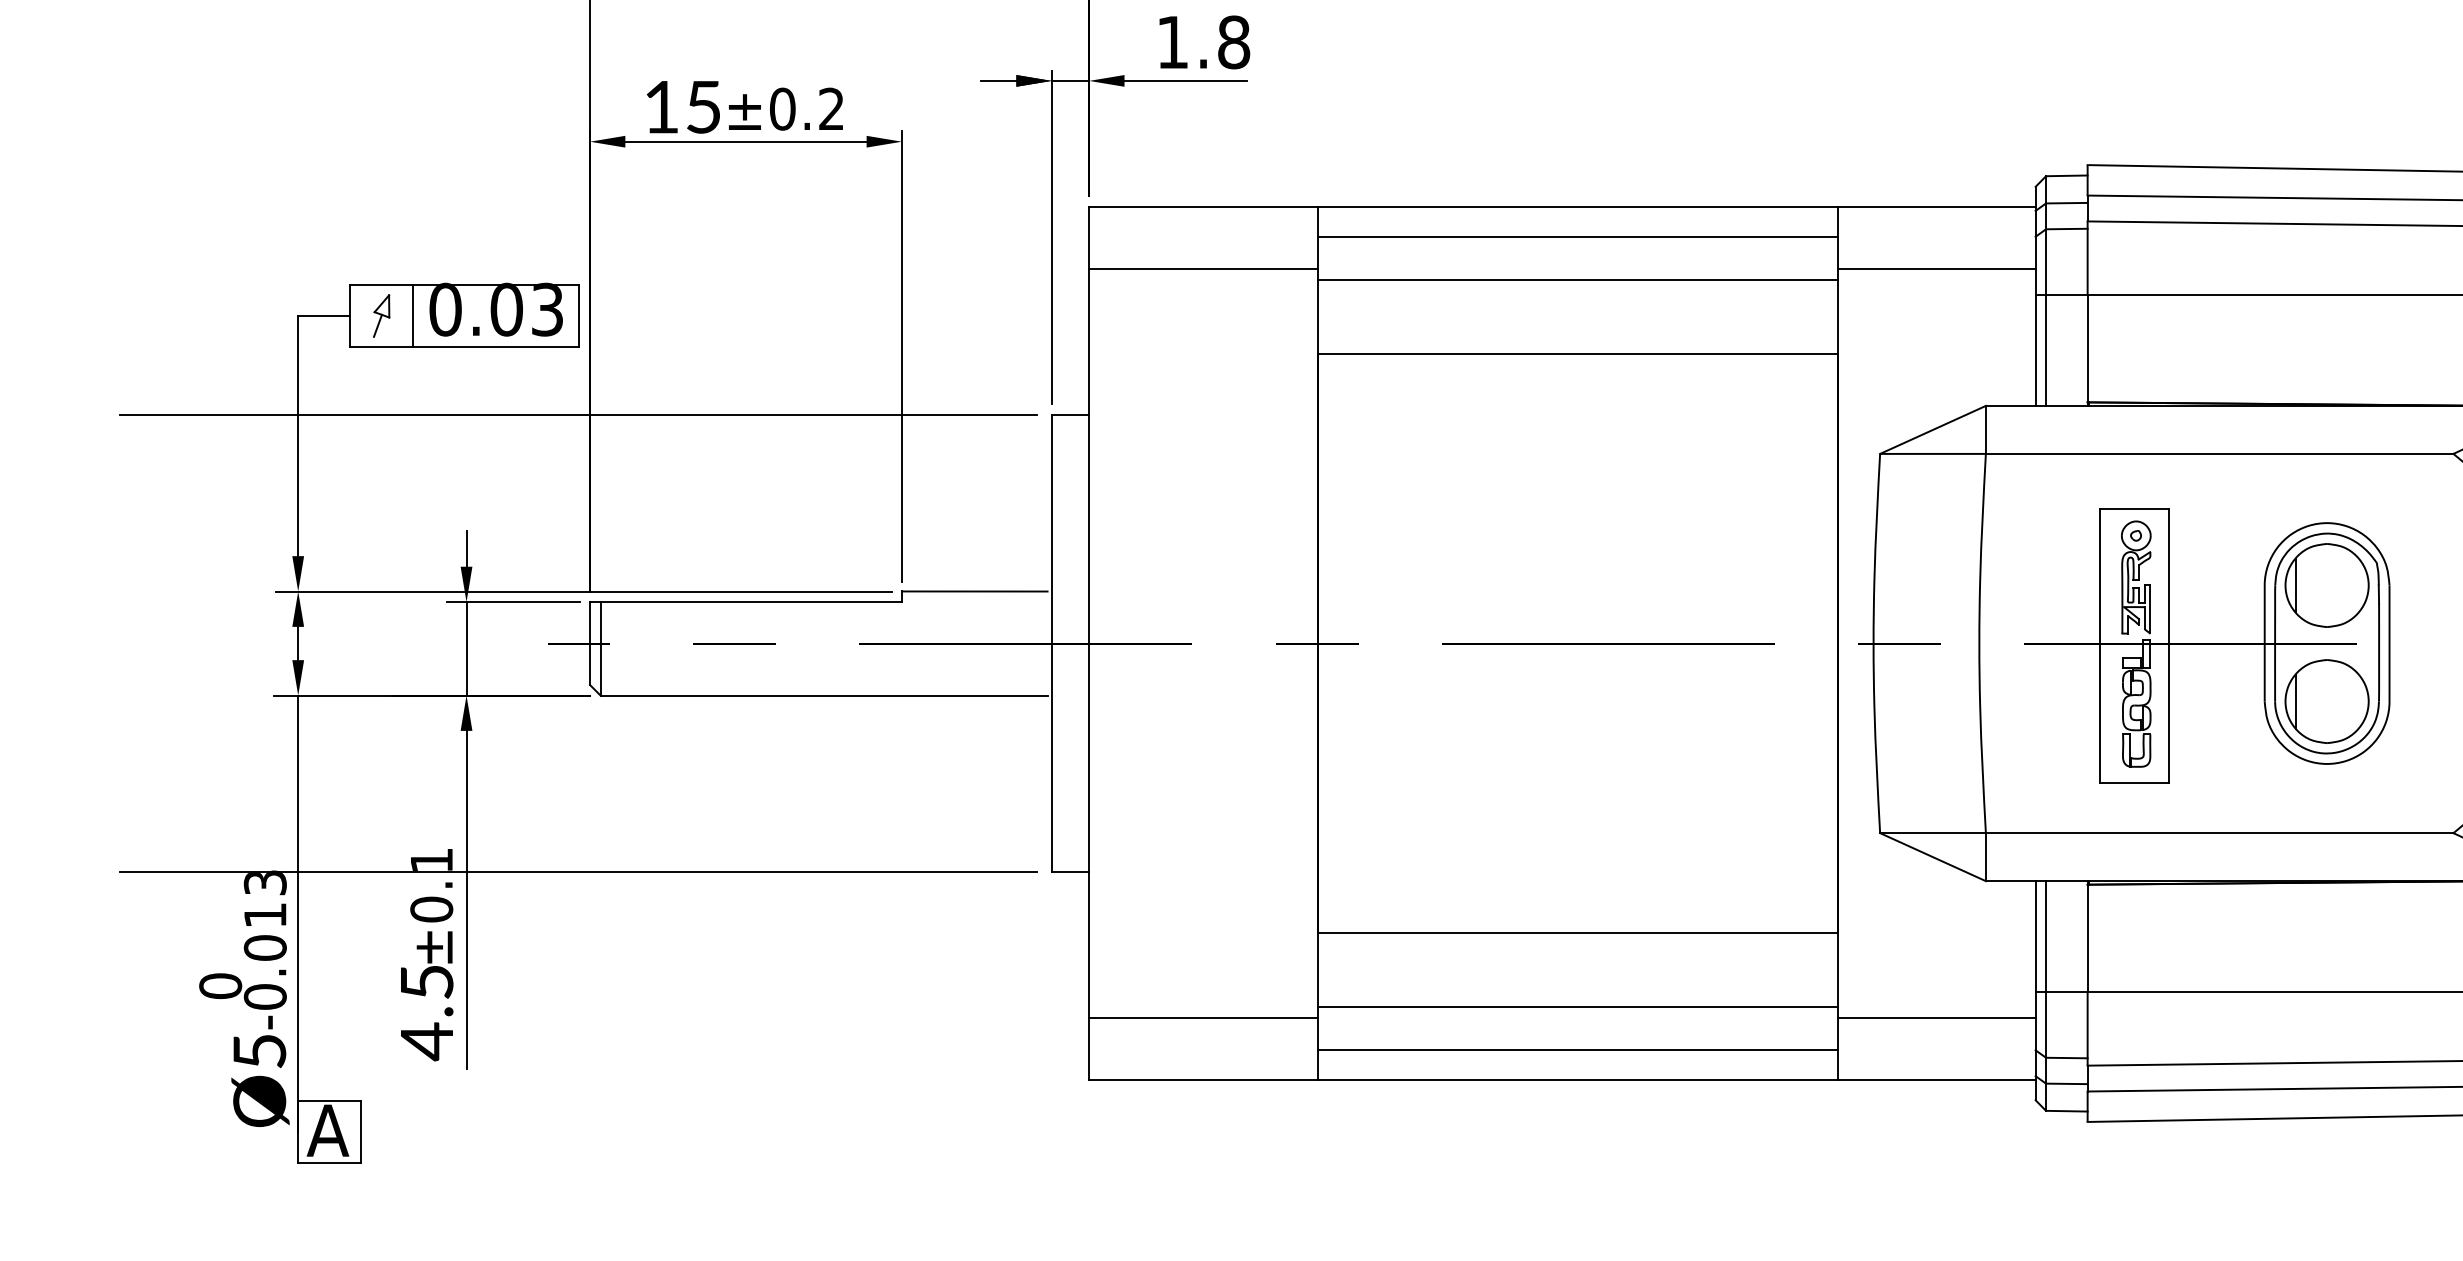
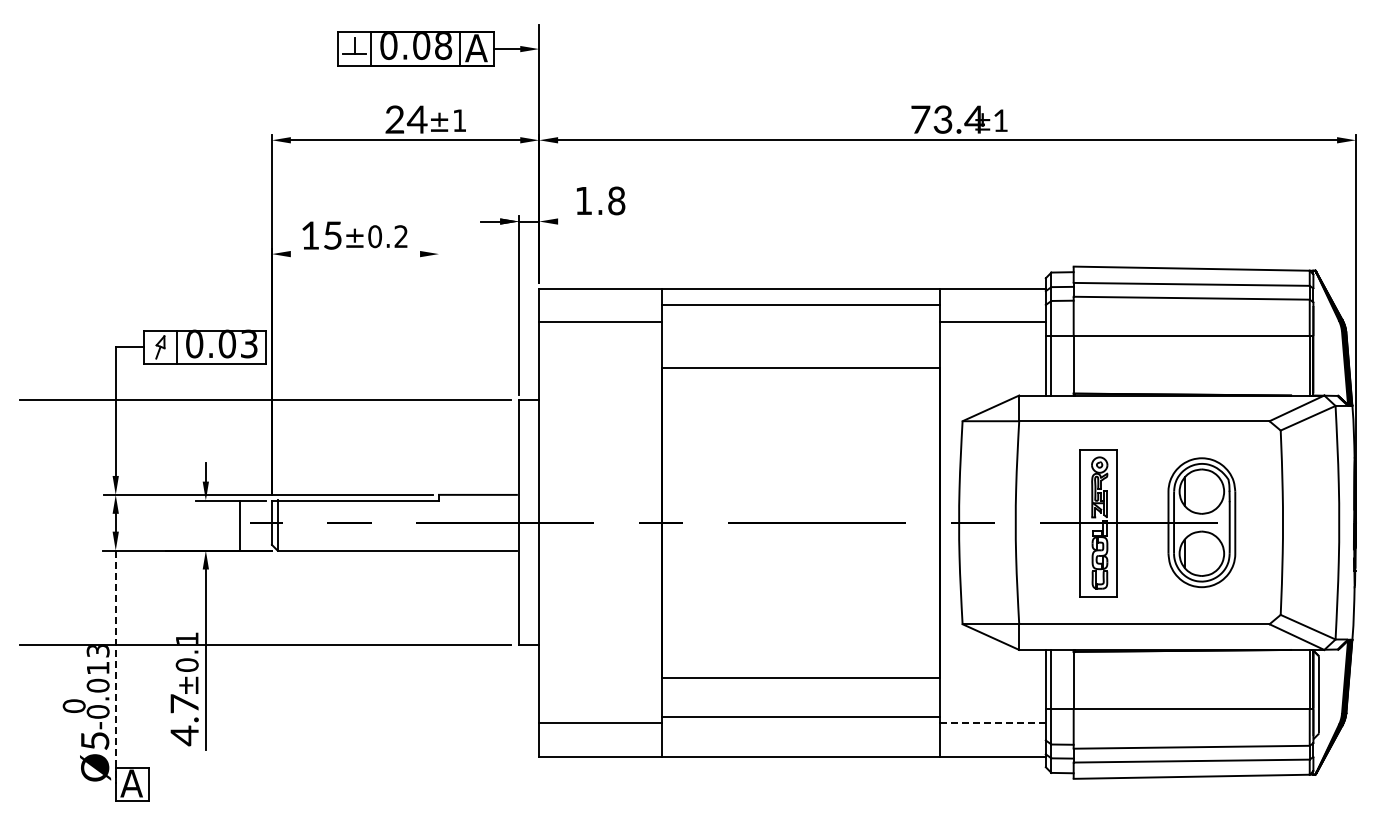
line: (1185, 80) -> (590, 221), removed
line: (746, 142) -> (355, 254), removed
line: (1577, 280) -> (800, 328), removed
line: (901, 355) -> (438, 368), removed
line: (465, 648) -> (239, 525), moved
line: (297, 913) -> (115, 667), solid -> dashed
text: (426, 981) -> (184, 703), 4.5 -> 4.7
line: (1935, 1018) -> (992, 723), solid -> dashed
line: (1577, 1050) -> (800, 740), removed

